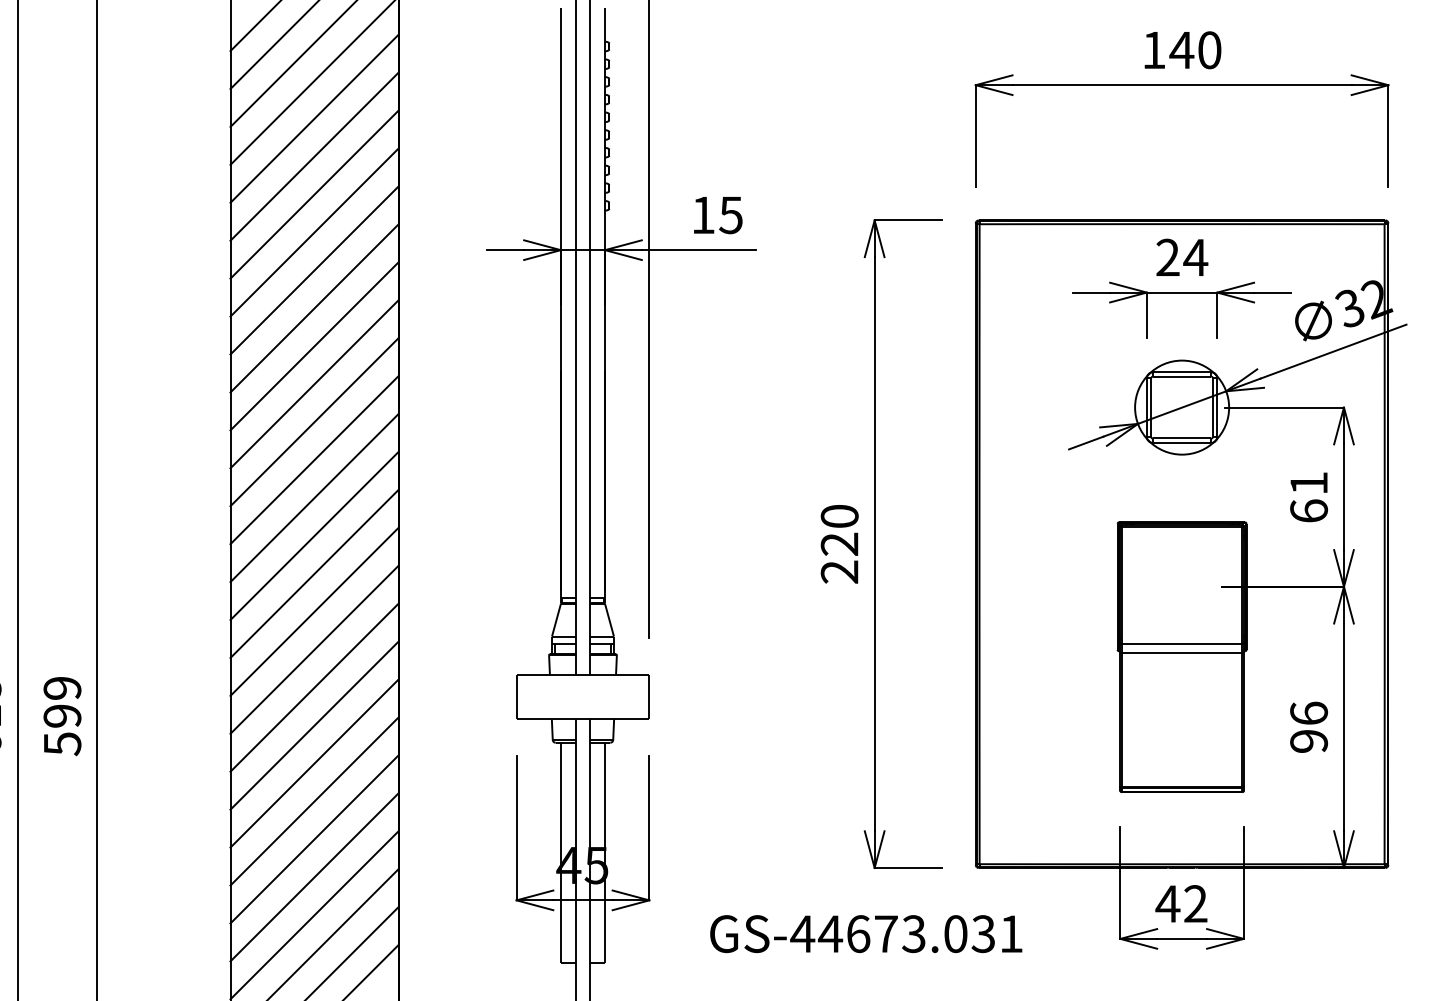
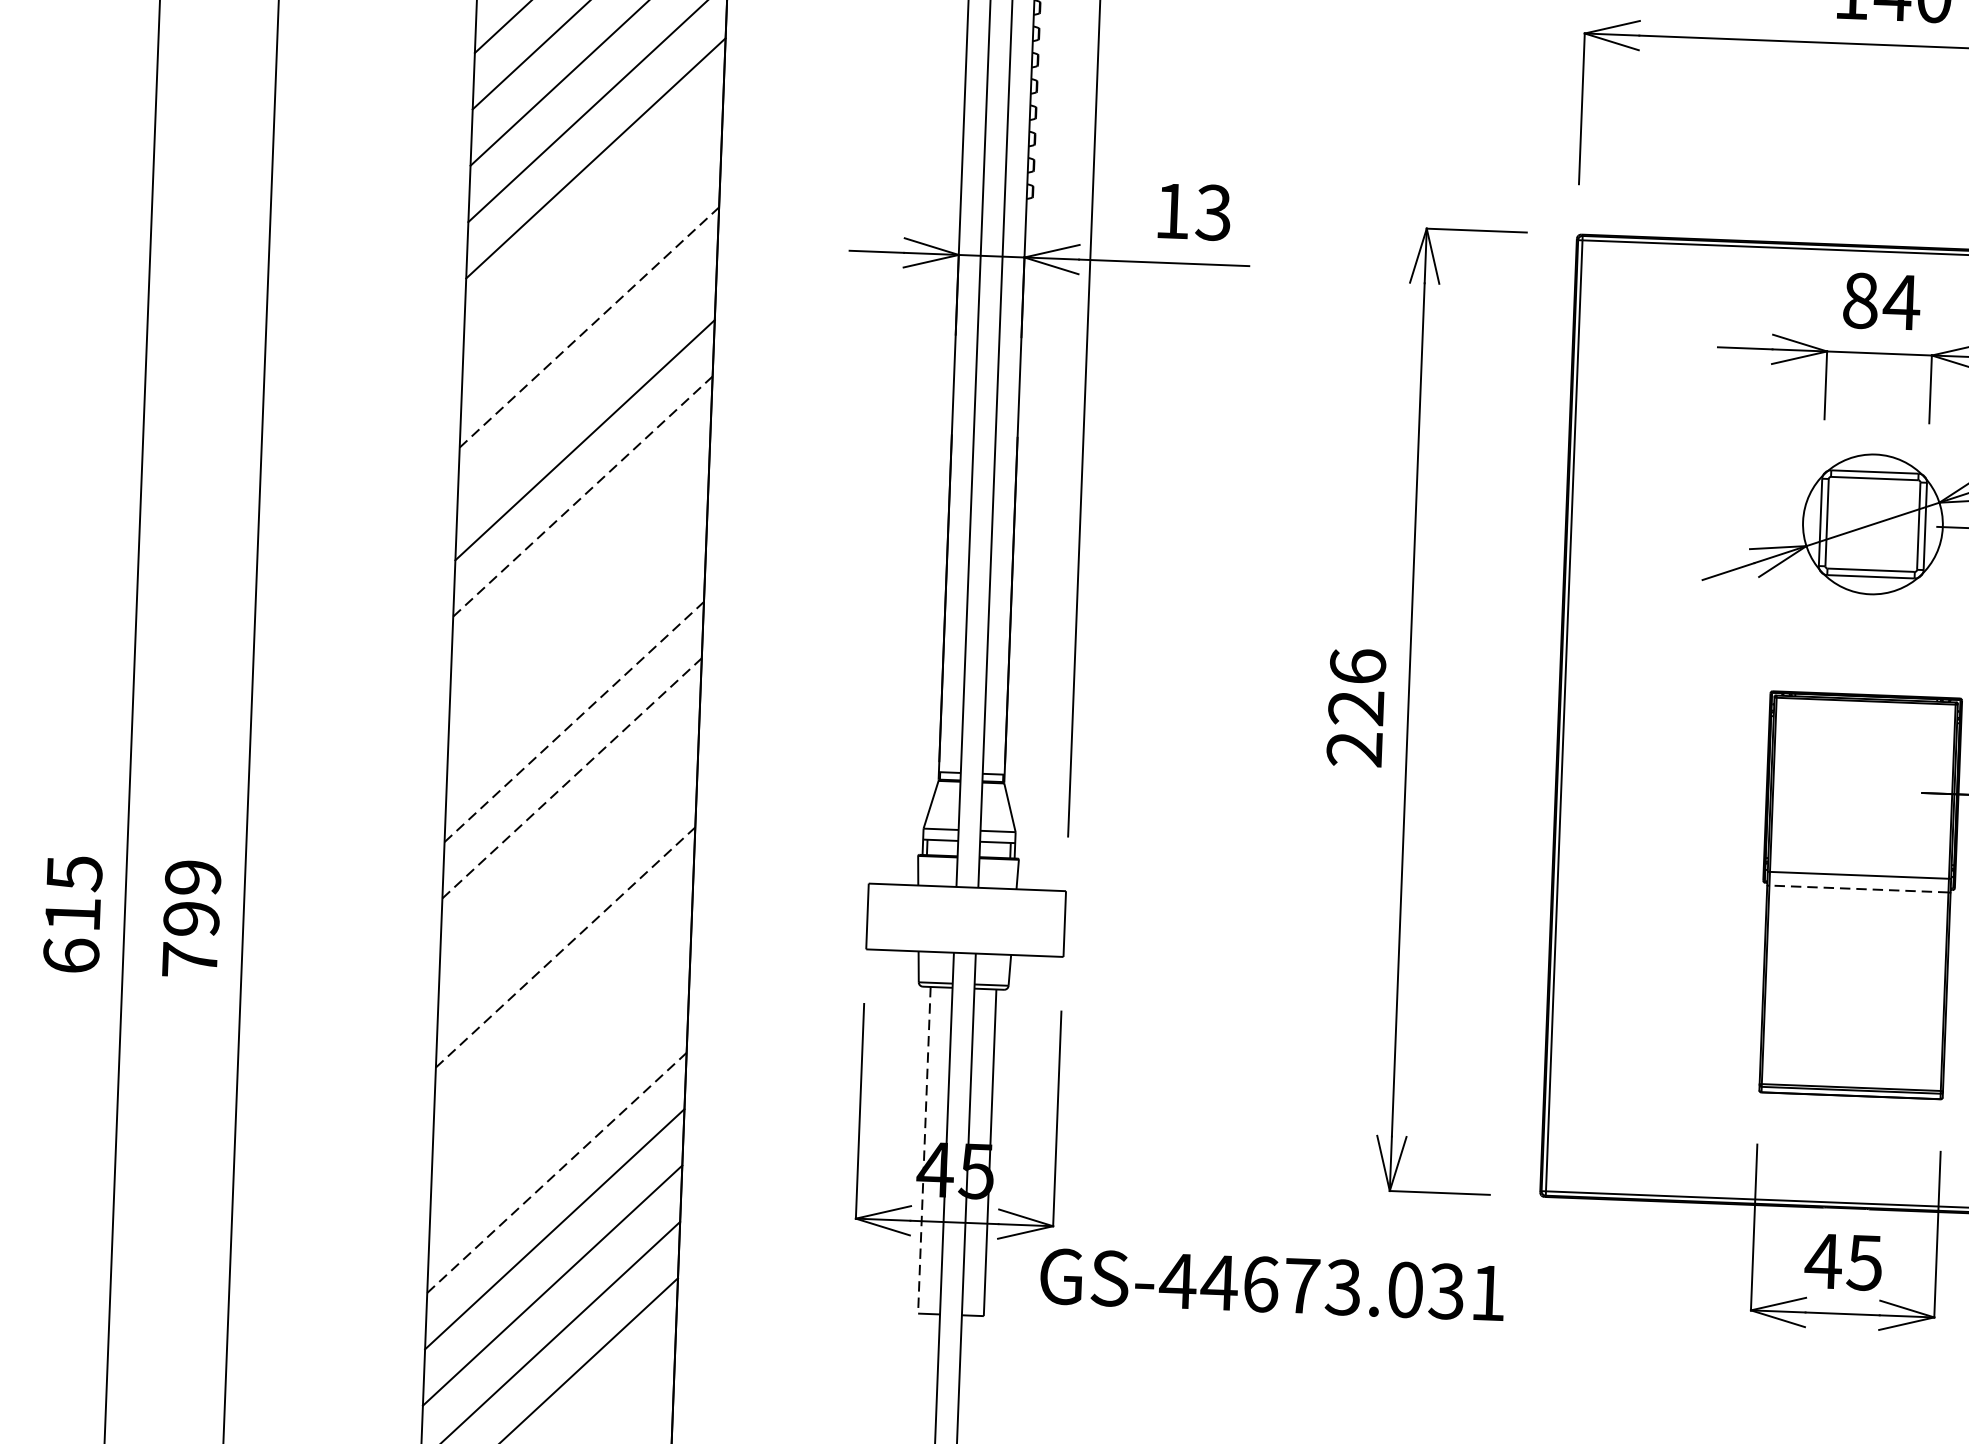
text: (730, 214) -> (1212, 211), 15 -> 13
line: (314, 232) -> (593, 214), removed
text: (1167, 257) -> (1859, 300), 24 -> 84
line: (314, 270) -> (591, 271), removed
line: (314, 308) -> (589, 327), solid -> dashed
line: (314, 346) -> (587, 384), removed
line: (314, 422) -> (582, 497), solid -> dashed
line: (314, 460) -> (580, 553), removed
line: (314, 498) -> (578, 609), removed
text: (839, 515) -> (1357, 665), 220 -> 226
line: (314, 535) -> (576, 664), removed
line: (314, 573) -> (574, 721), solid -> dashed
line: (314, 611) -> (572, 777), solid -> dashed
line: (314, 649) -> (569, 834), removed
line: (1181, 652) -> (1858, 888), solid -> dashed
line: (314, 687) -> (567, 890), removed
line: (314, 725) -> (565, 947), solid -> dashed
text: (62, 744) -> (189, 961), 599 -> 799
line: (314, 763) -> (563, 1003), removed
line: (314, 801) -> (561, 1060), removed
line: (314, 839) -> (559, 1116), removed
line: (560, 852) -> (923, 1150), solid -> dashed
line: (314, 877) -> (556, 1173), solid -> dashed
text: (1195, 903) -> (1864, 1262), 42 -> 45
text: (866, 934) -> (1272, 1285), moved

